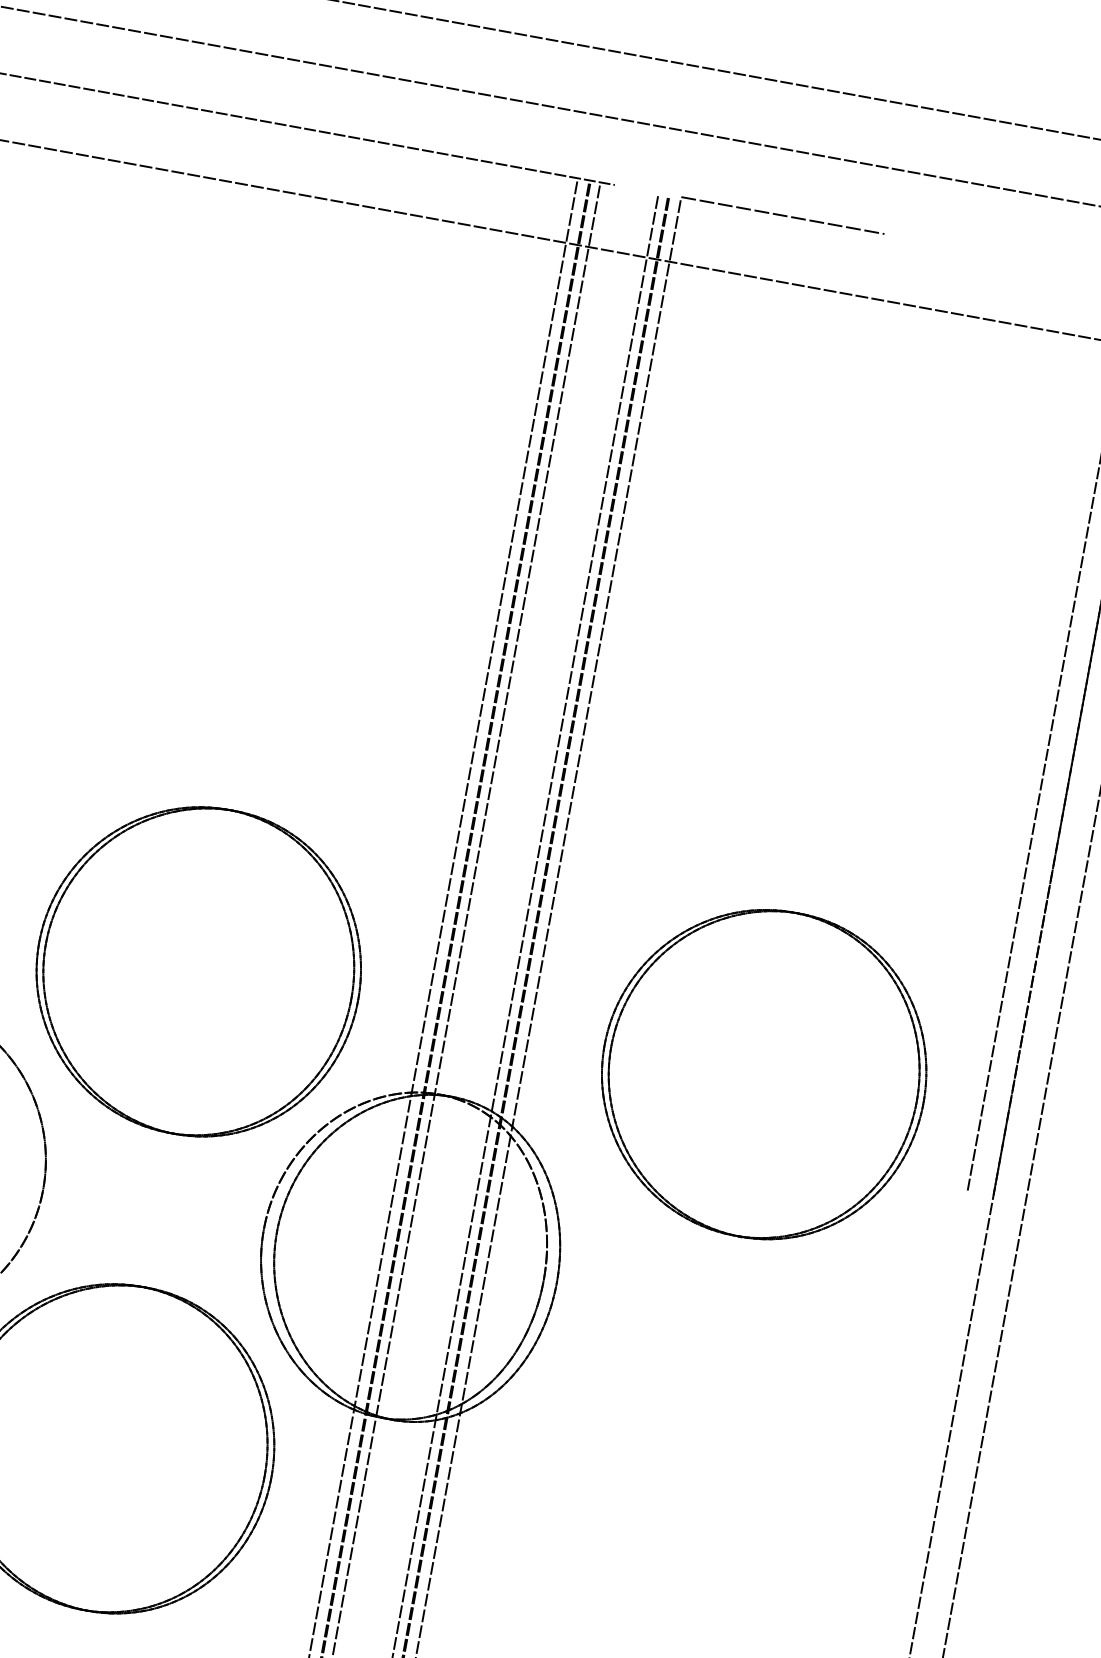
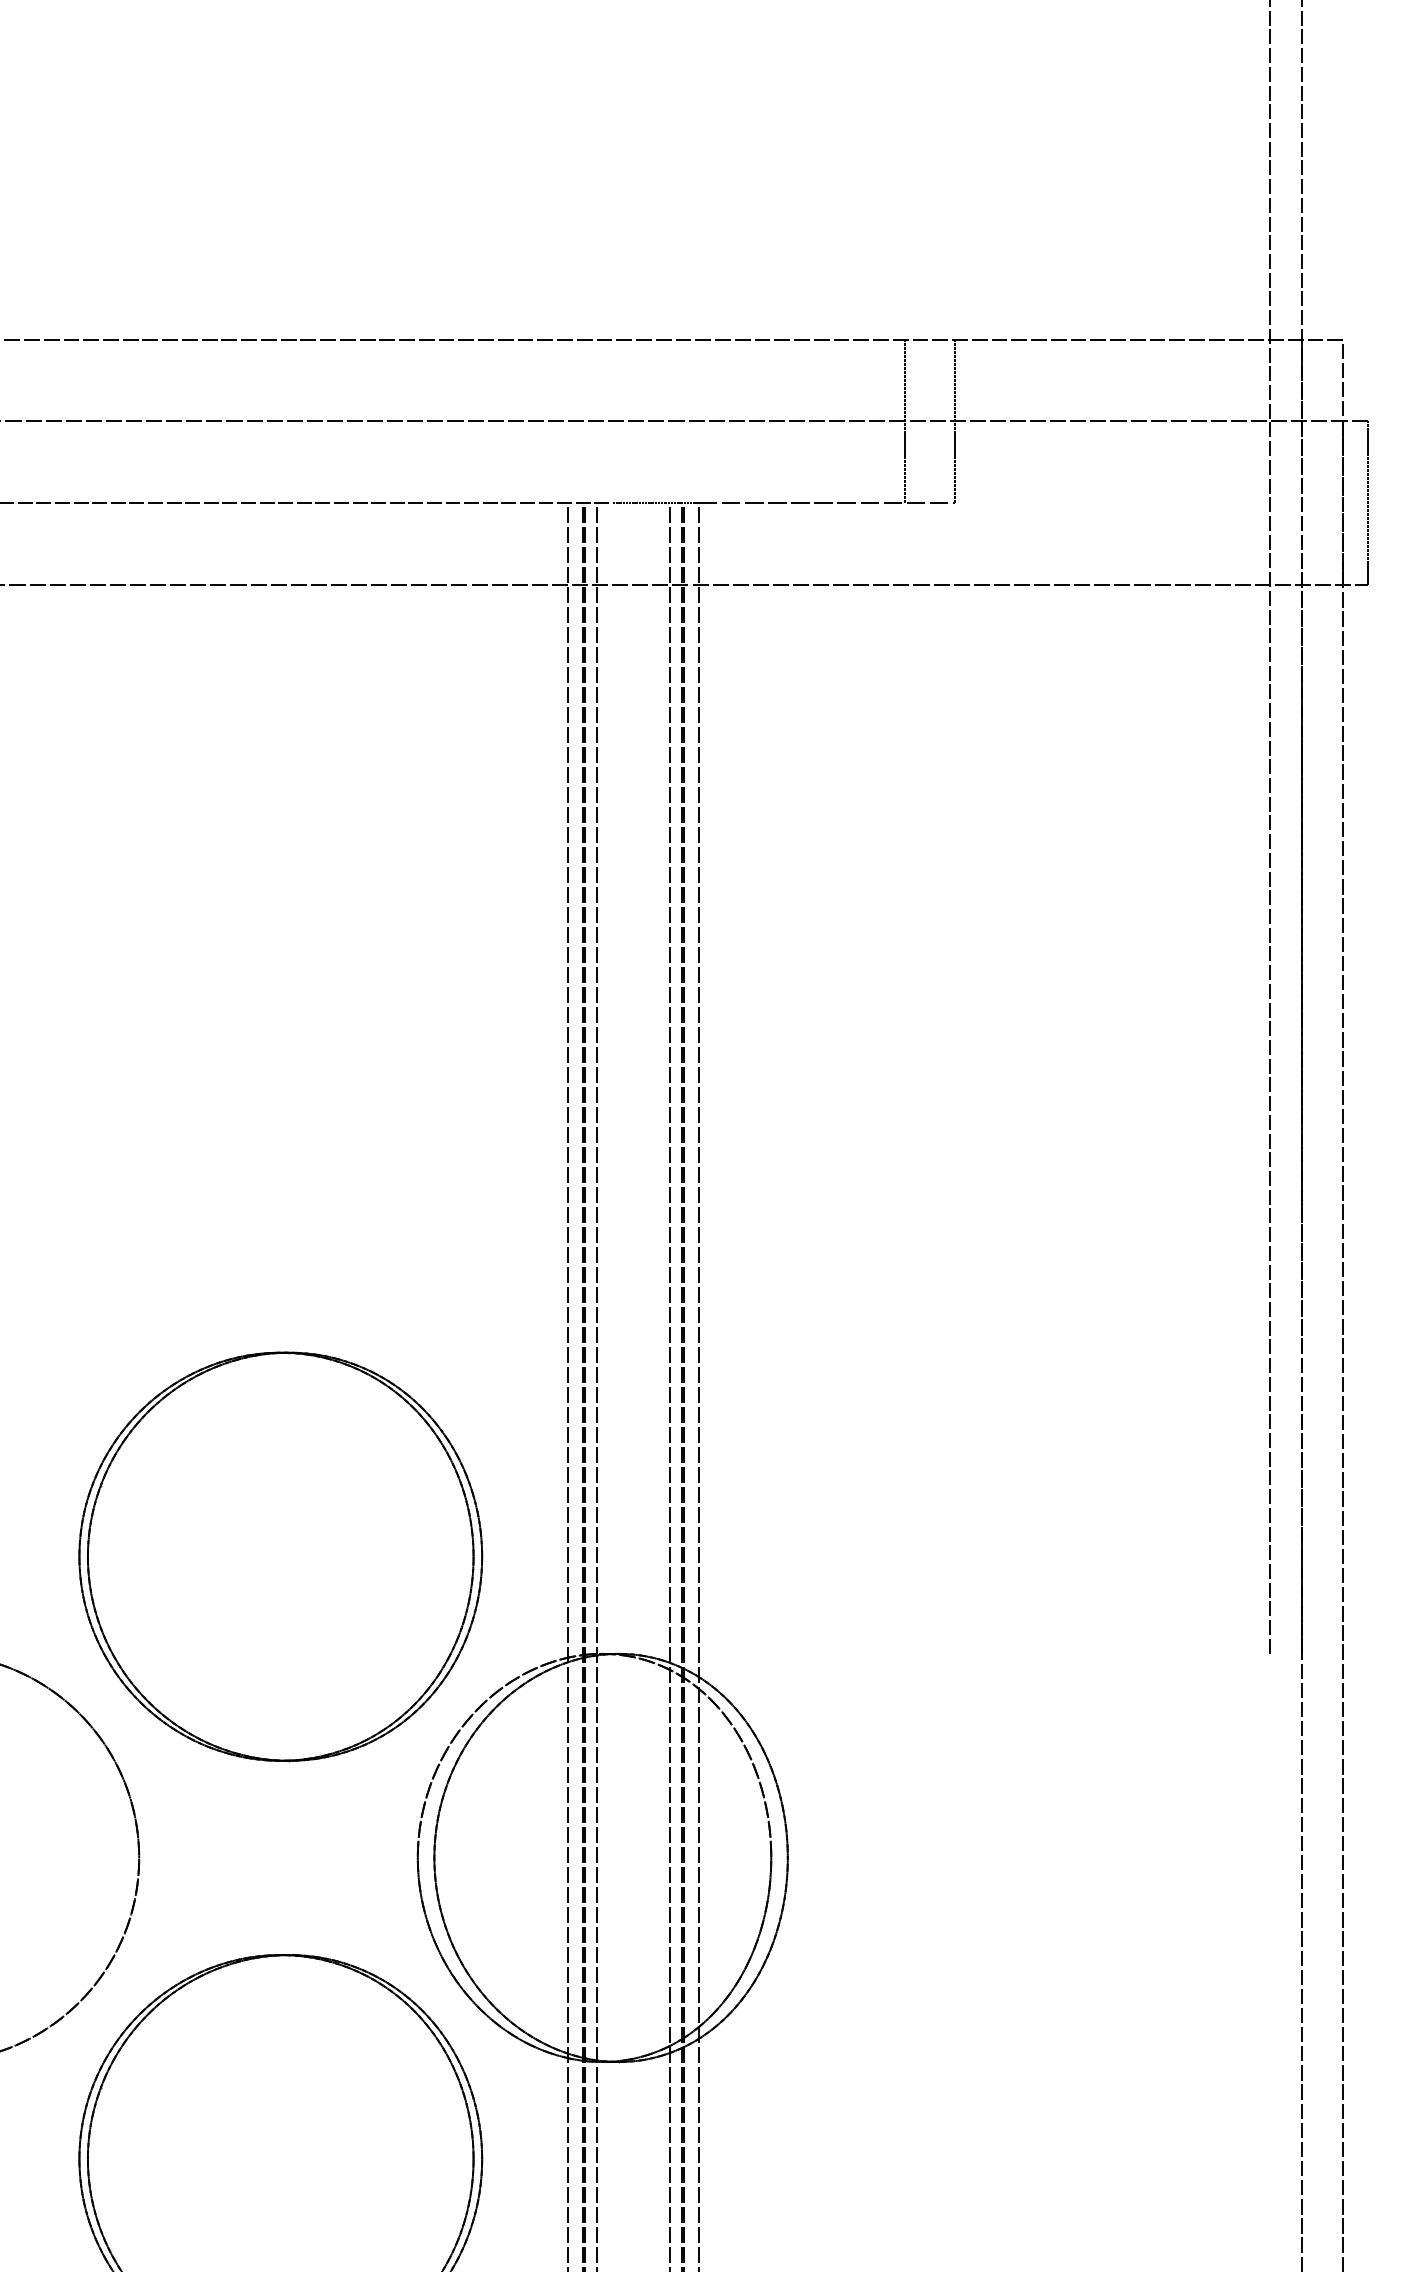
line: (855, 162) -> (904, 421), added
line: (896, 169) -> (955, 421), added
line: (647, 191) -> (656, 503), added
part: (763, 1073) -> (994, 1556), removed

